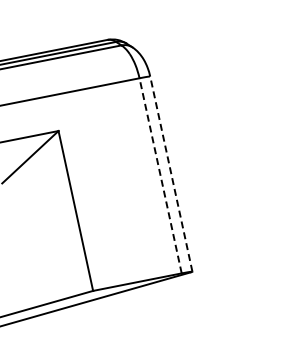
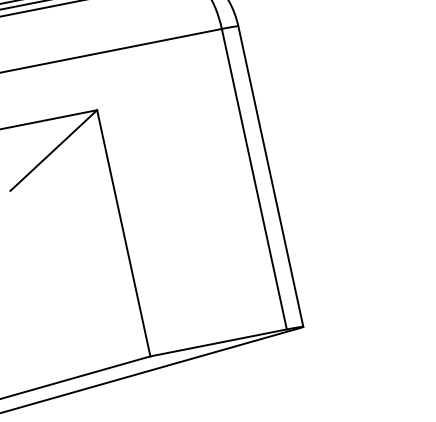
line: (171, 174) -> (271, 177), dashed -> solid
line: (160, 175) -> (254, 178), dashed -> solid

